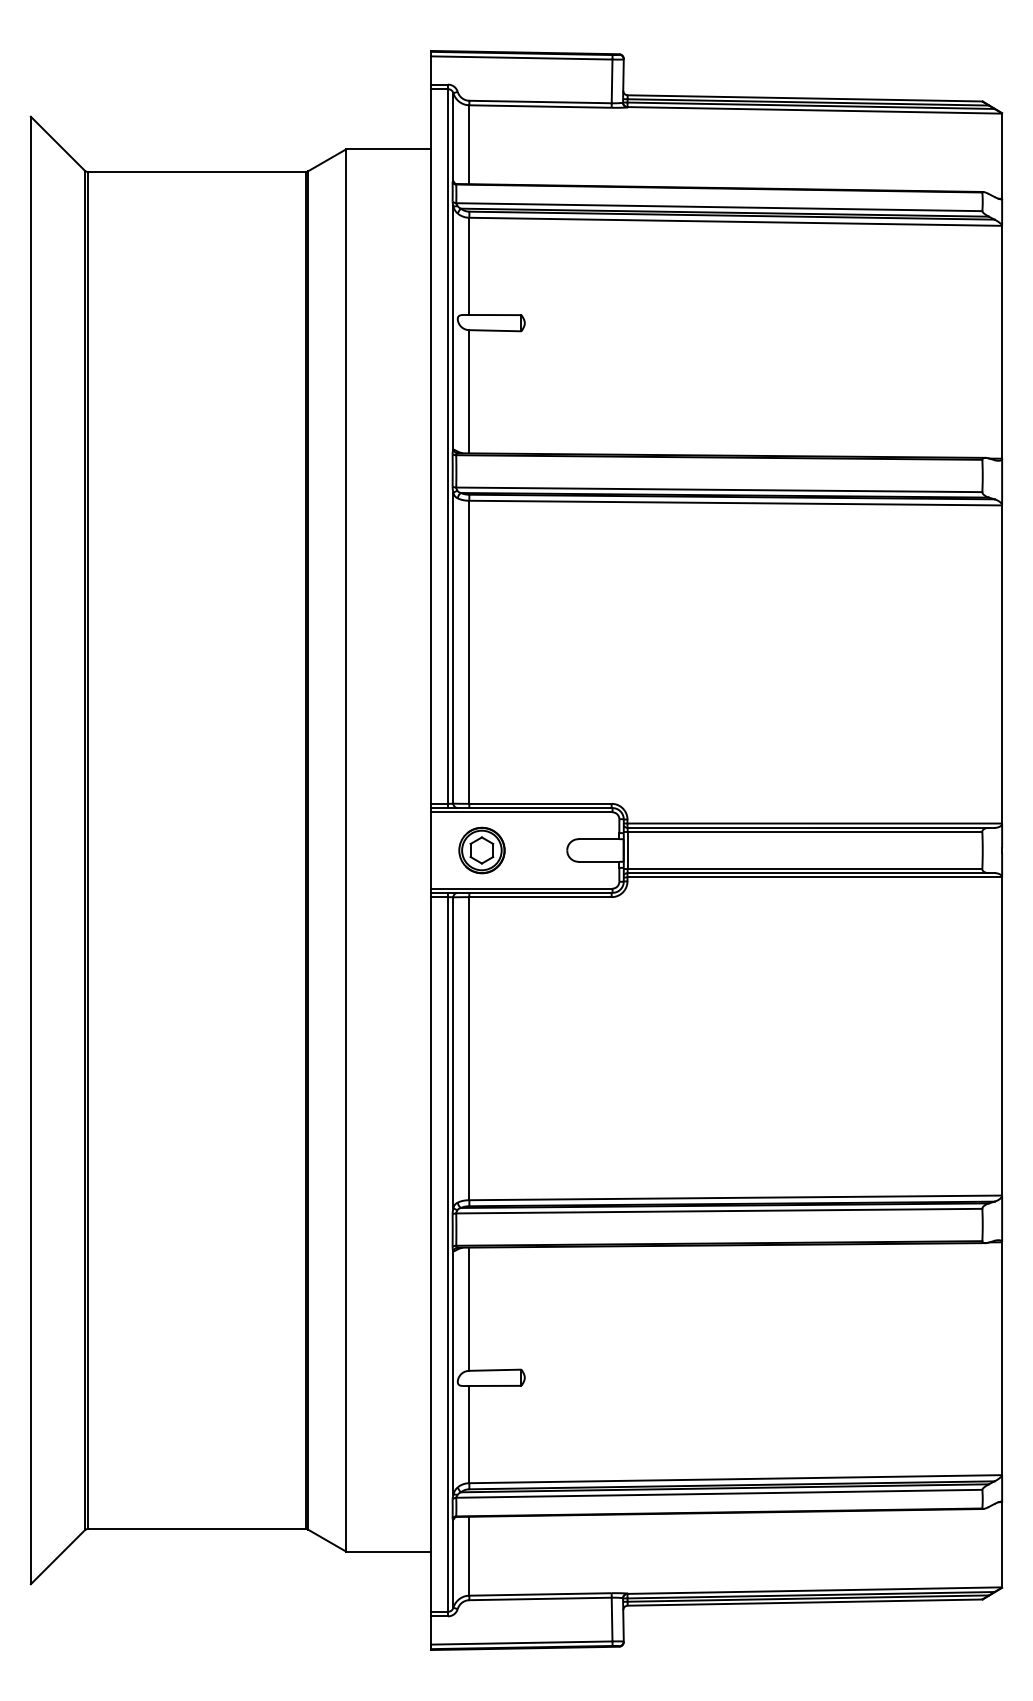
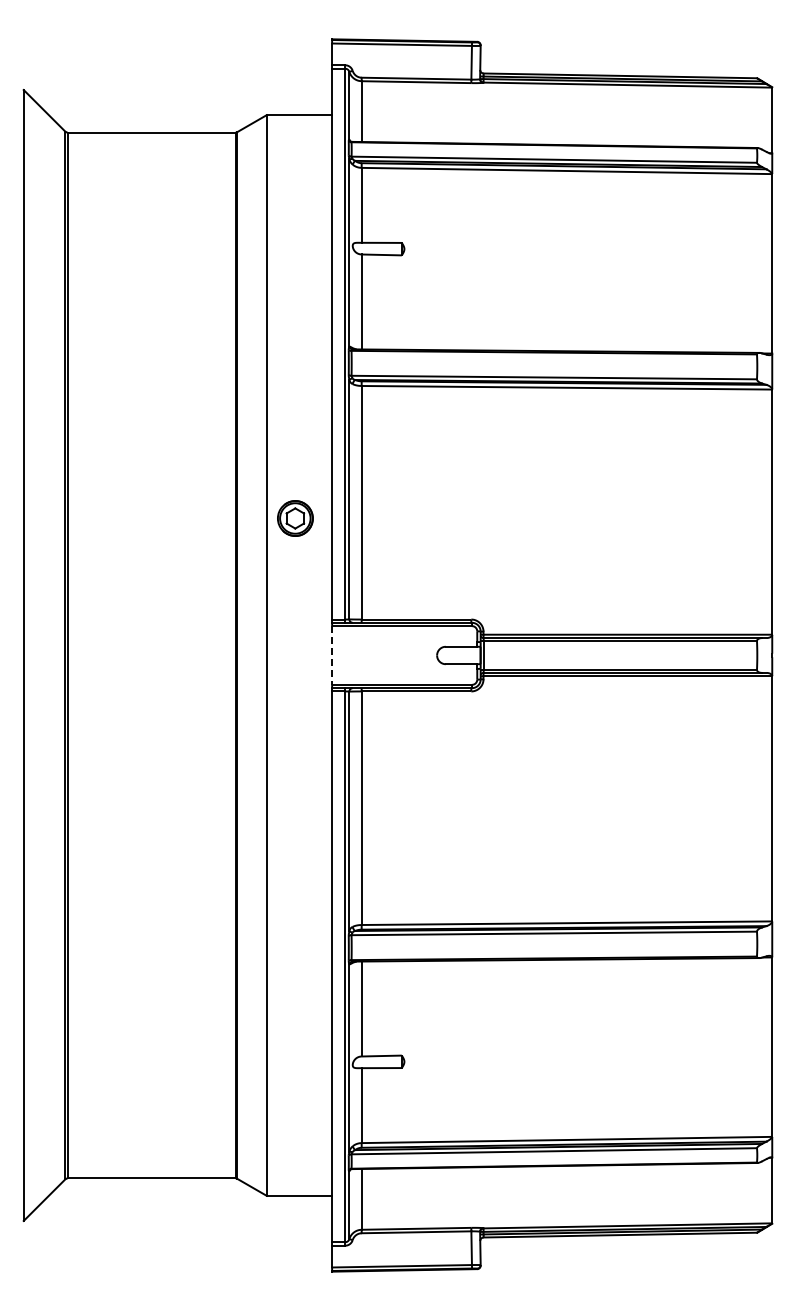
line: (431, 850) -> (332, 655), solid -> dashed
part: (482, 850) -> (295, 518), moved

